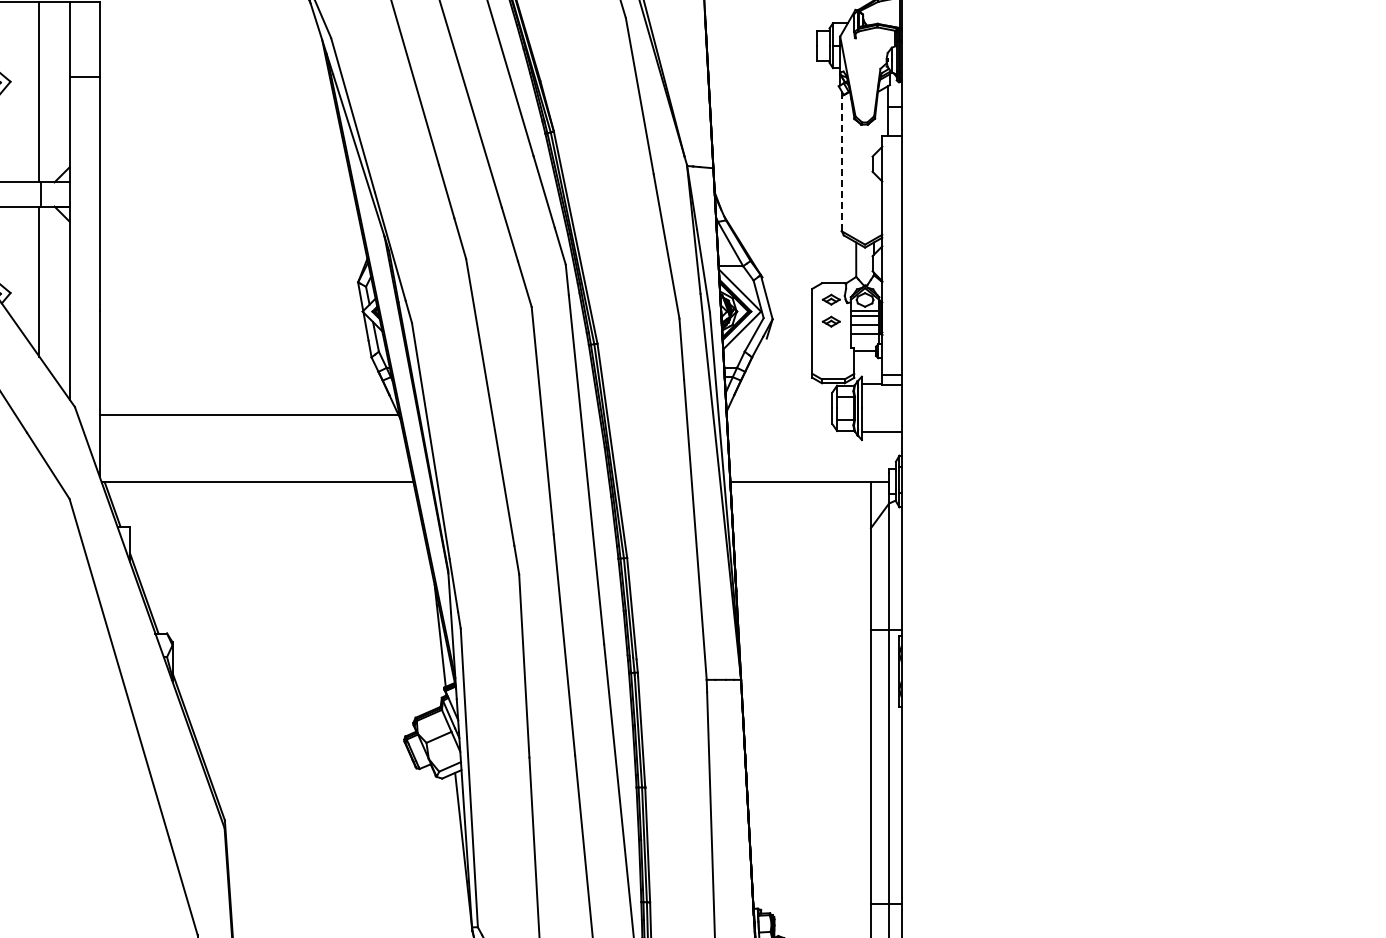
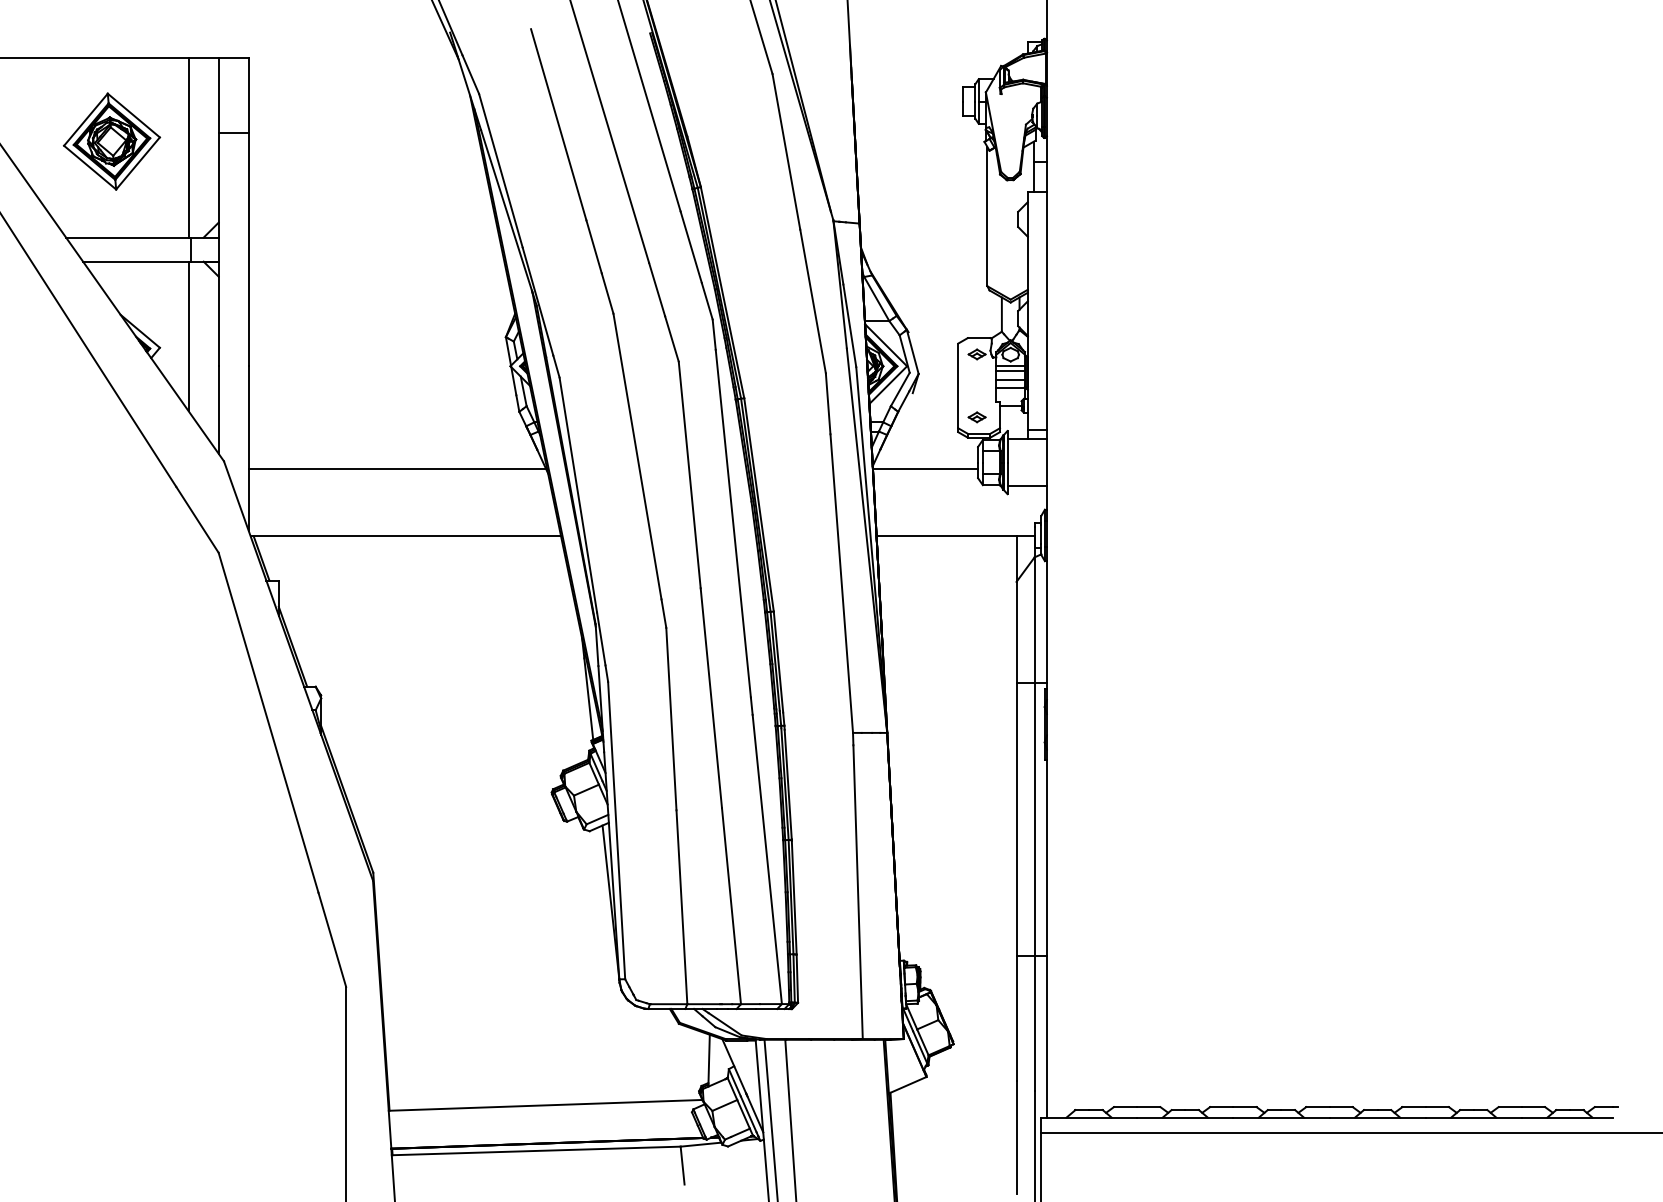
line: (841, 161) -> (987, 216), dashed -> solid
part: (830, 321) -> (976, 417), moved
line: (779, 415) -> (925, 469), added

